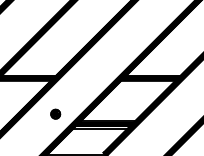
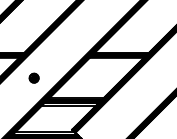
part: (55, 113) -> (33, 77), moved

